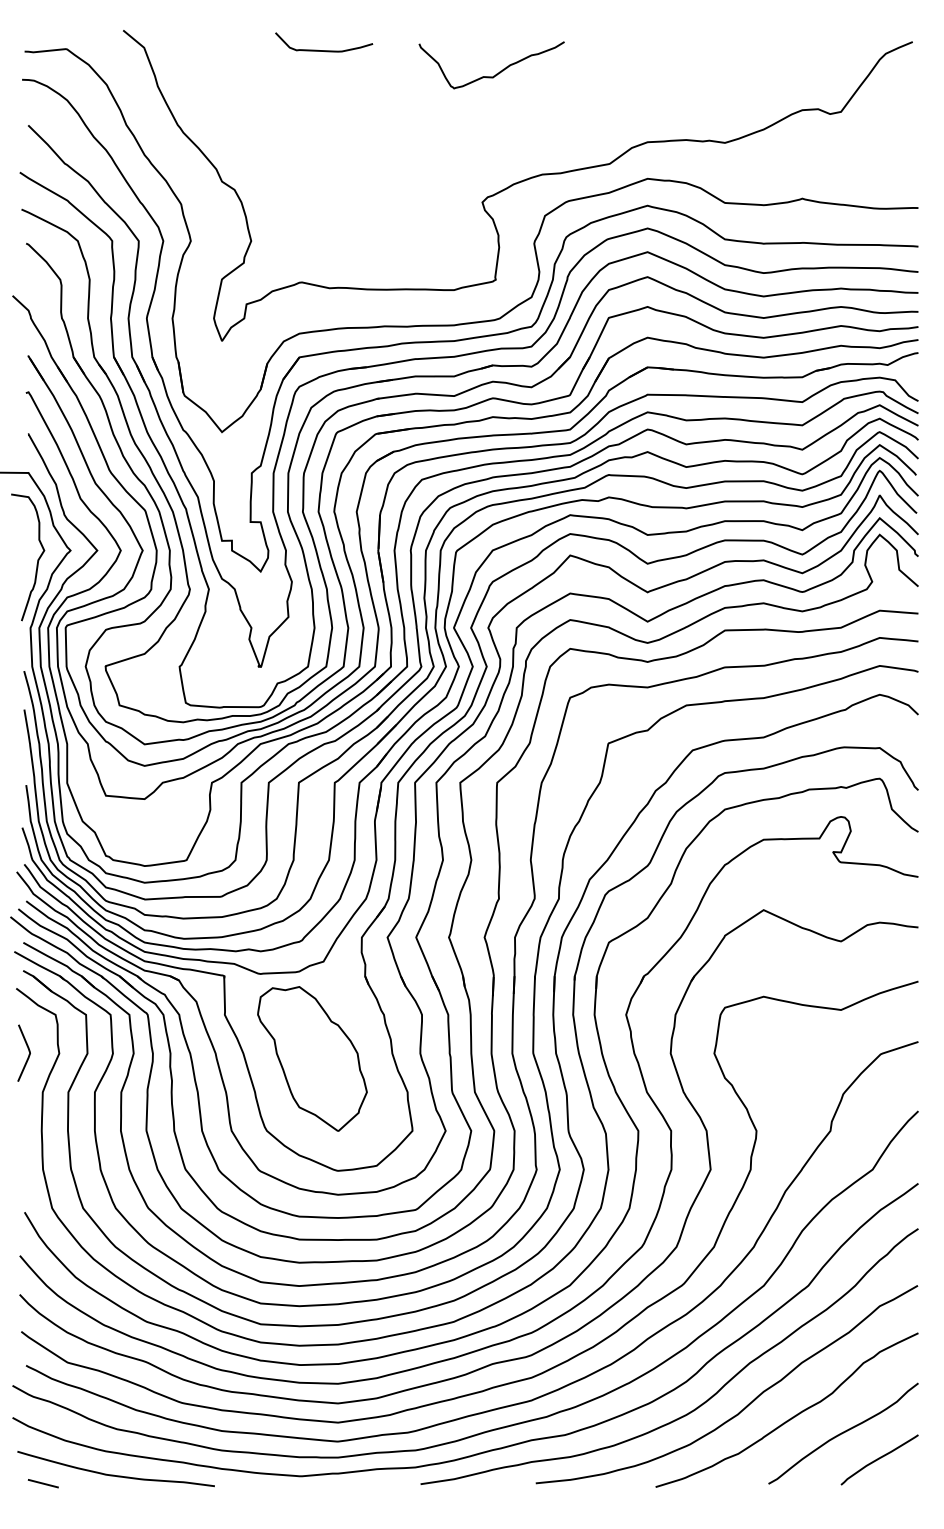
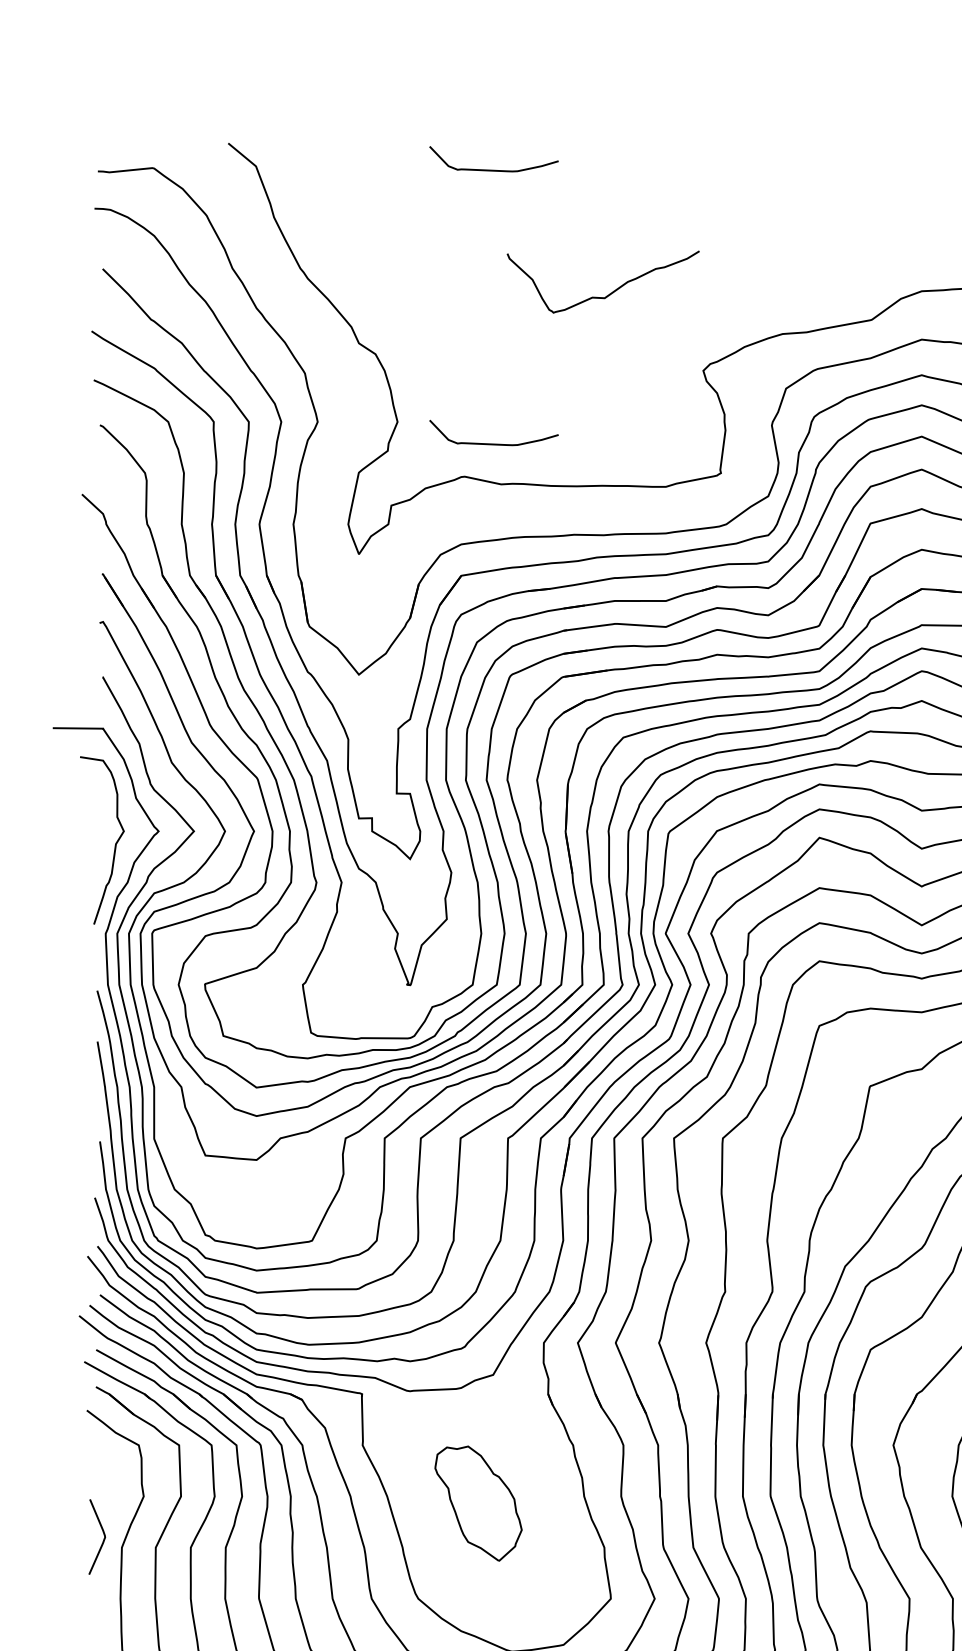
curve: (496, 73) -> (609, 292), moved
curve: (324, 257) -> (494, 443), added
curve: (28, 1051) -> (103, 1534), moved
part: (312, 1058) -> (478, 1503), size x0.6

